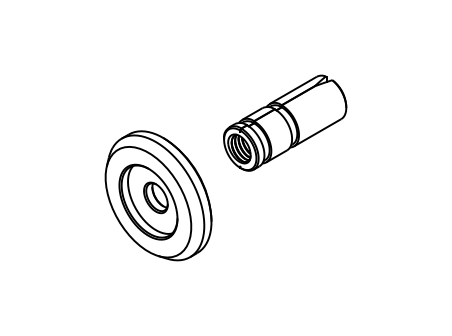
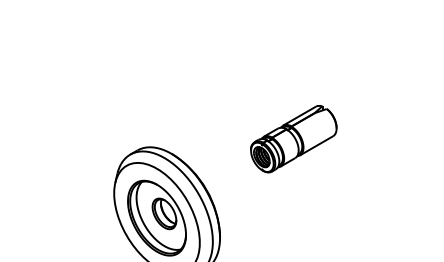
part: (285, 122) -> (294, 138), size x0.7

